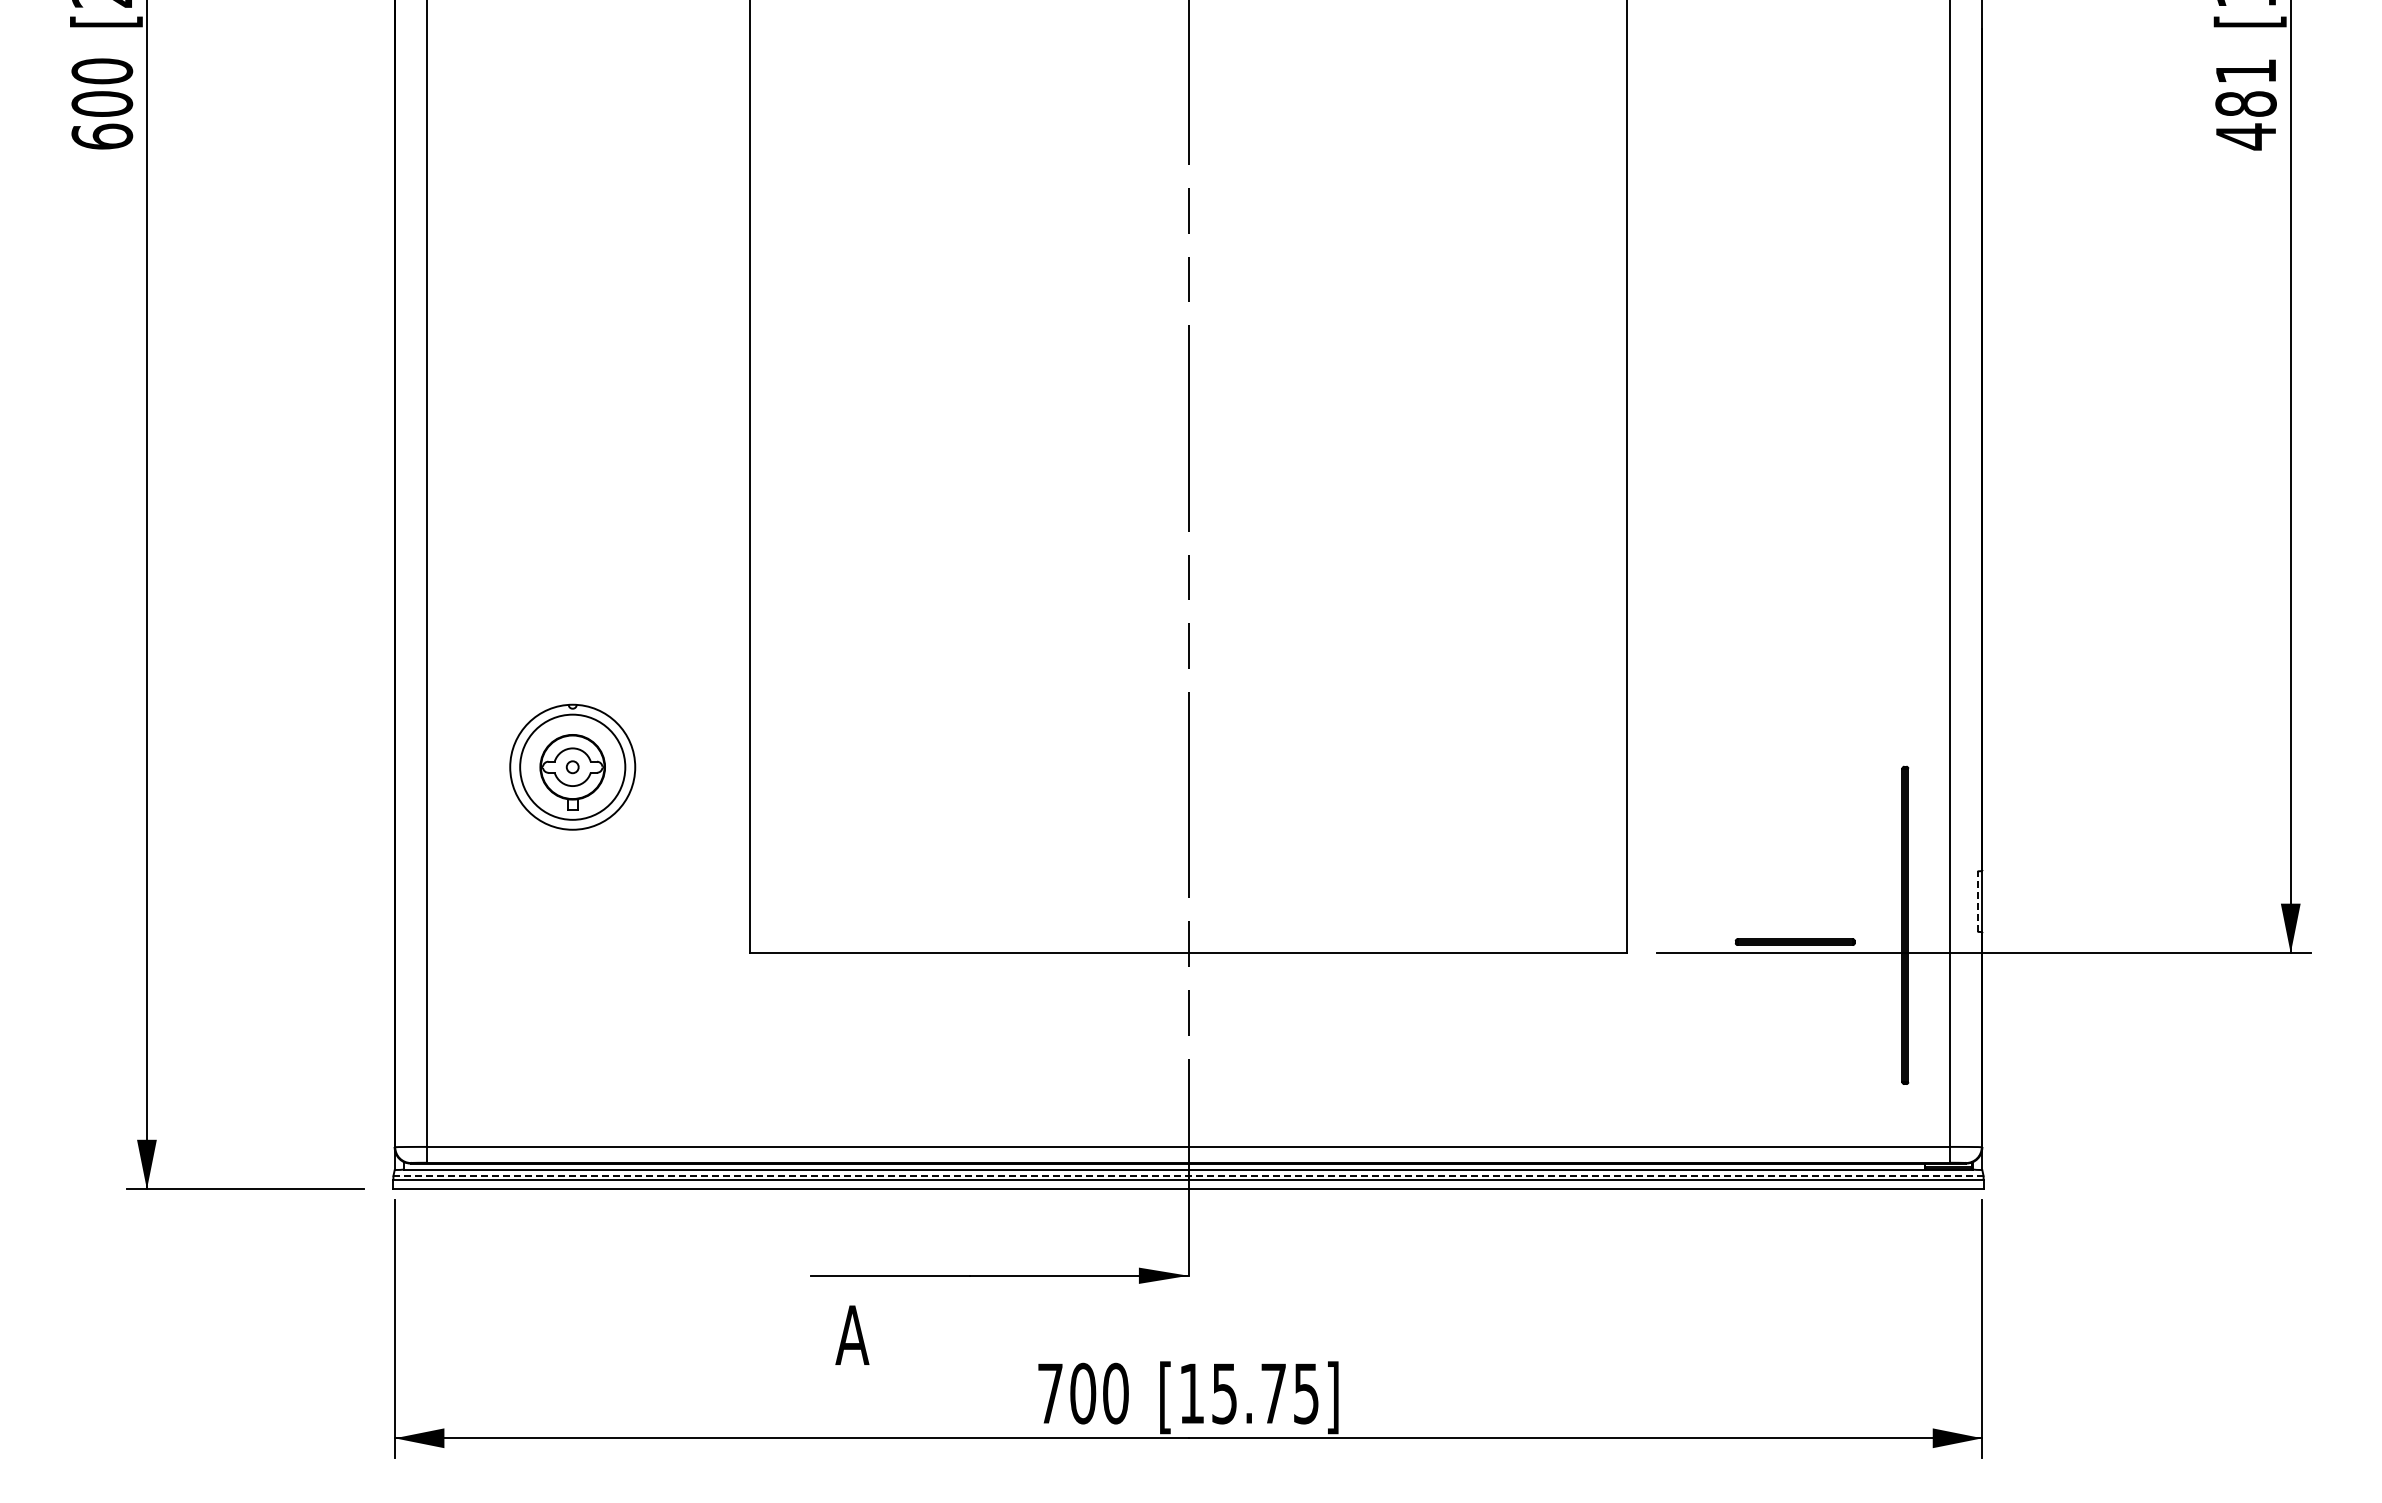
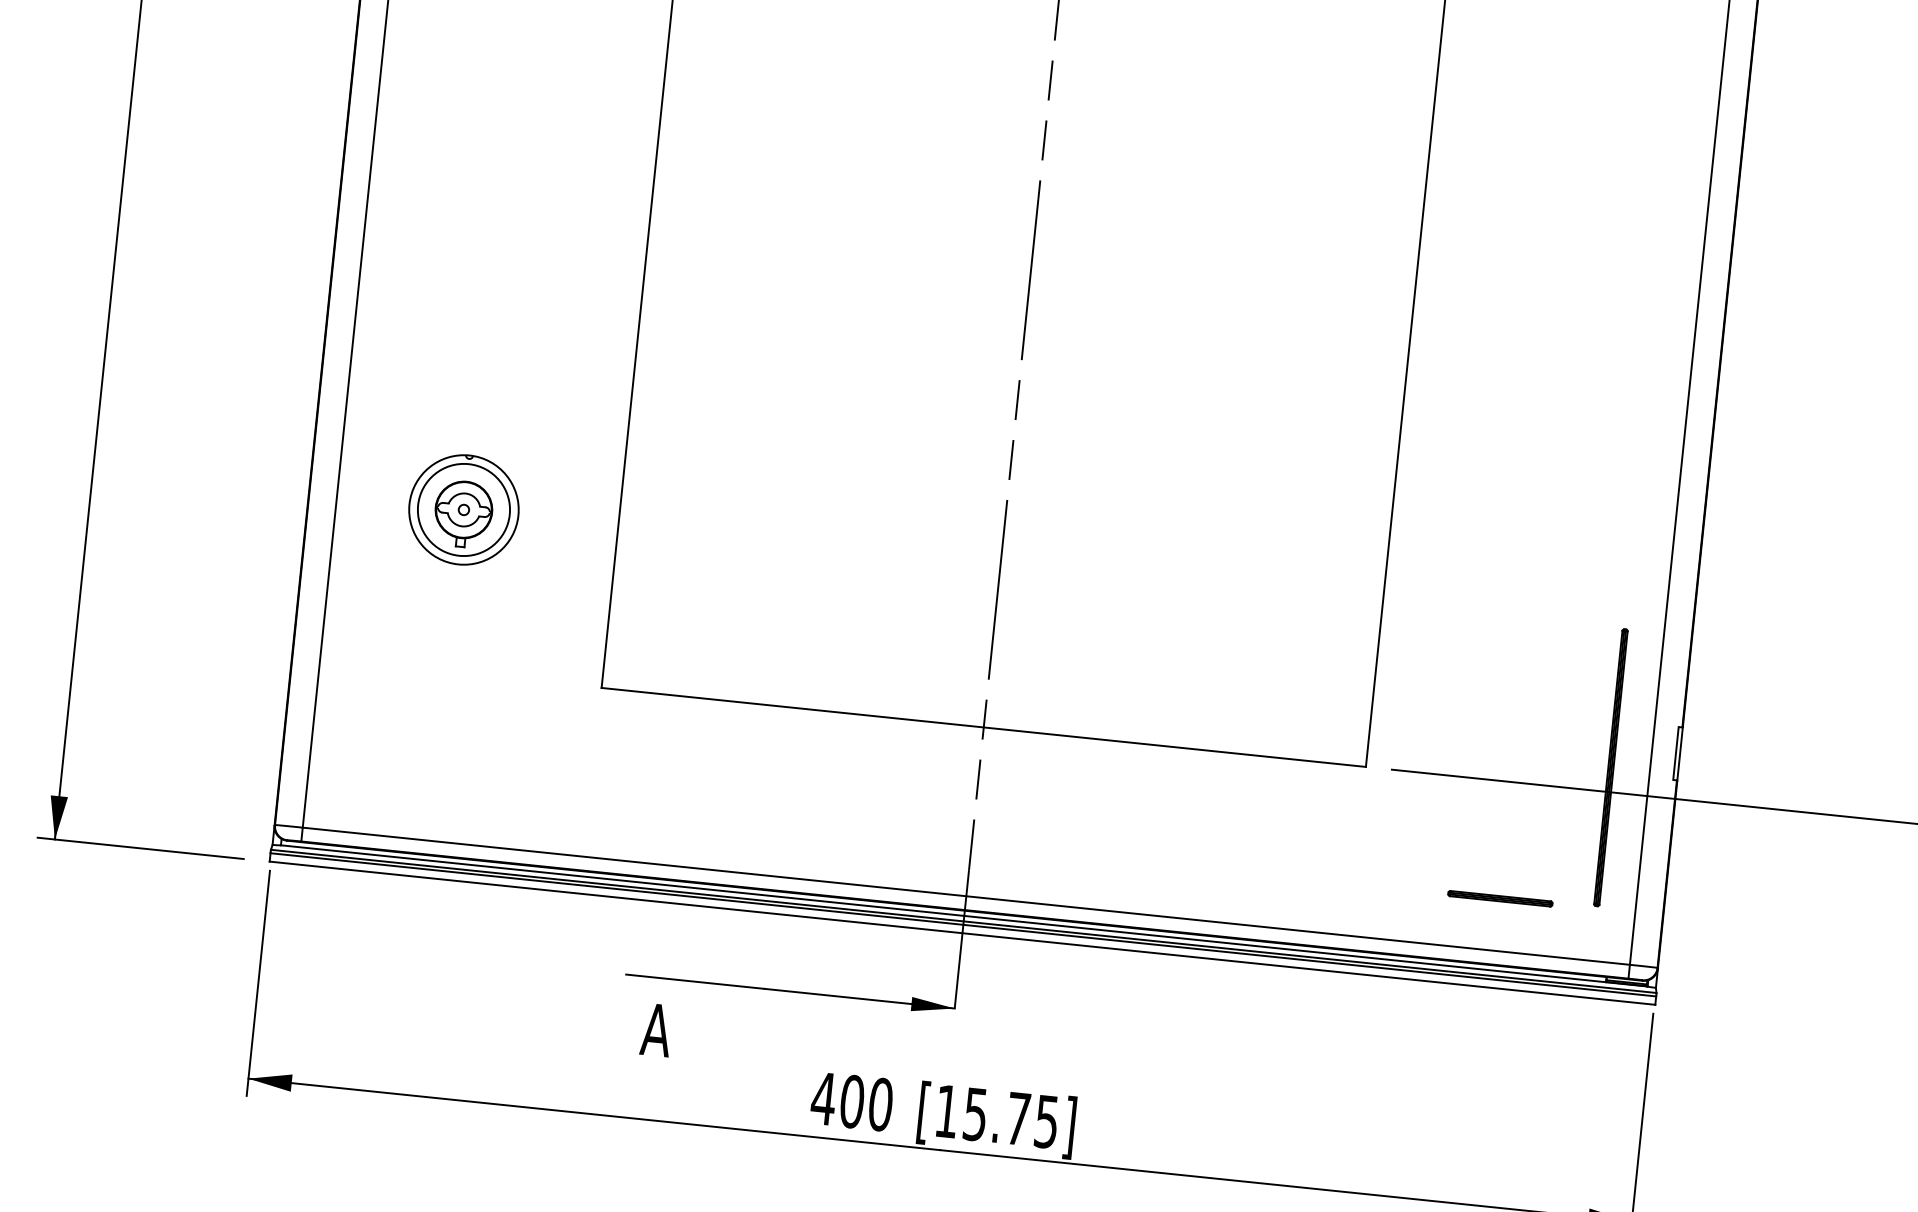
line: (1977, 901) -> (1675, 753), dashed -> solid
part: (1794, 941) -> (1499, 898), moved
line: (1188, 1175) -> (963, 921), dashed -> solid
text: (1049, 1393) -> (822, 1098), 700 -> 400

